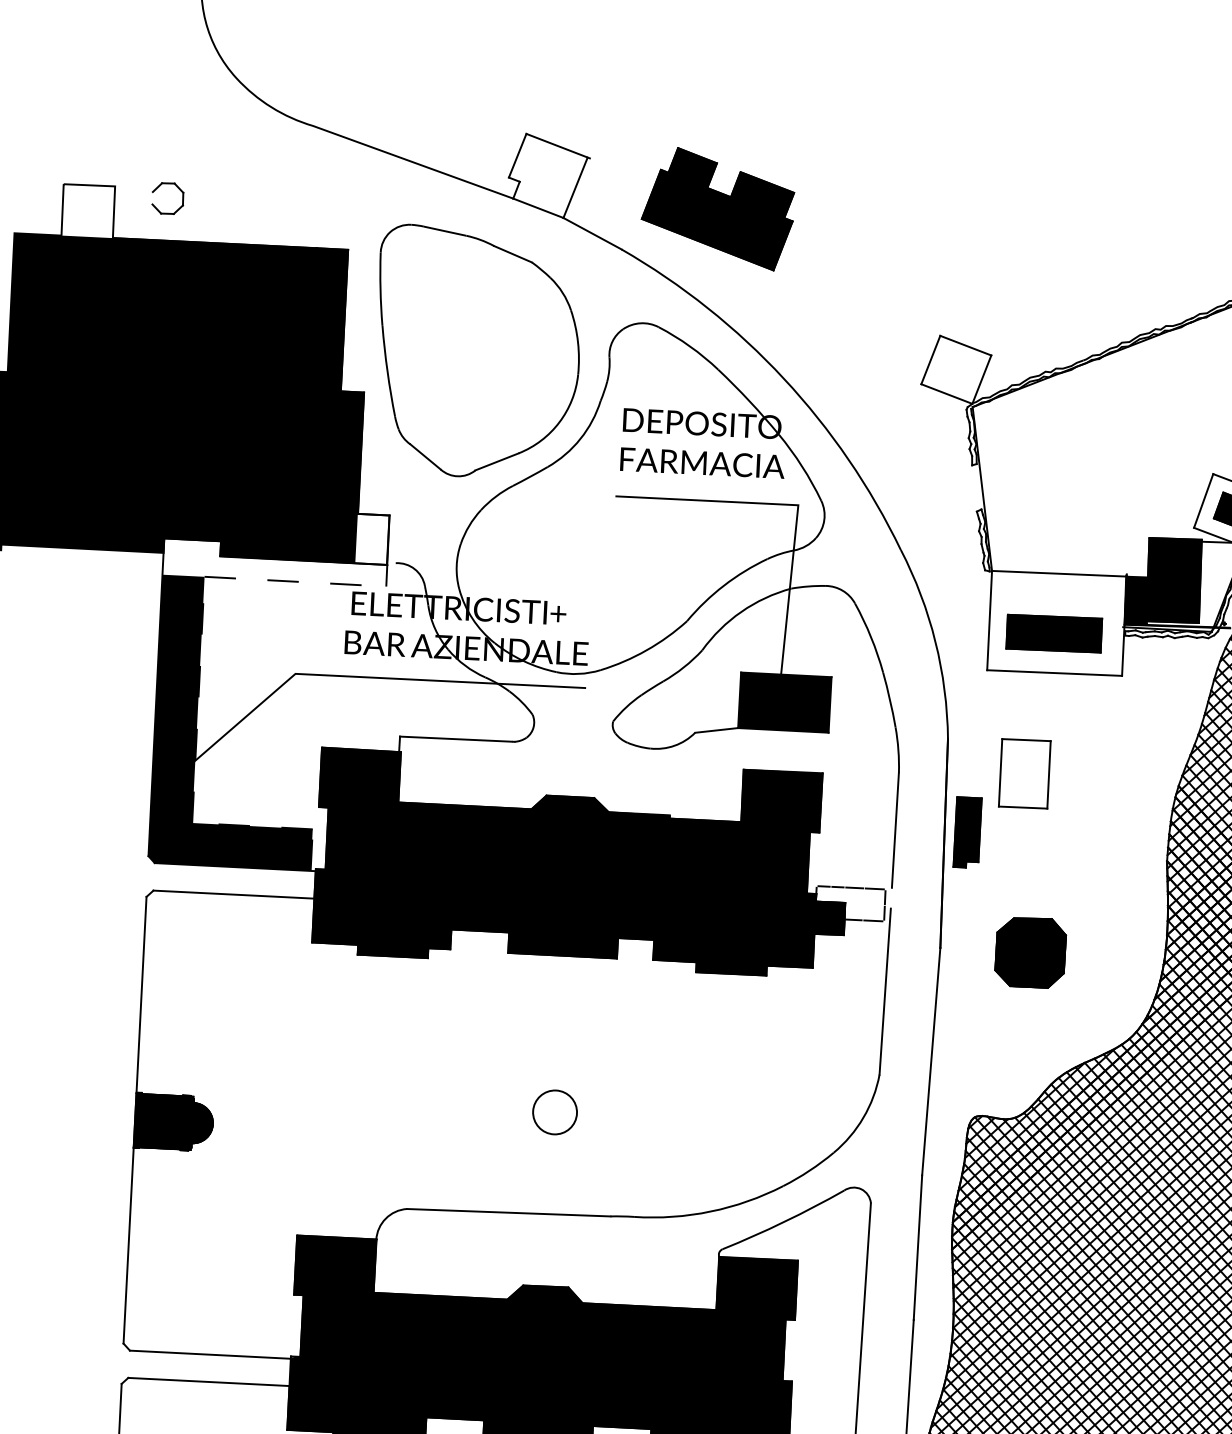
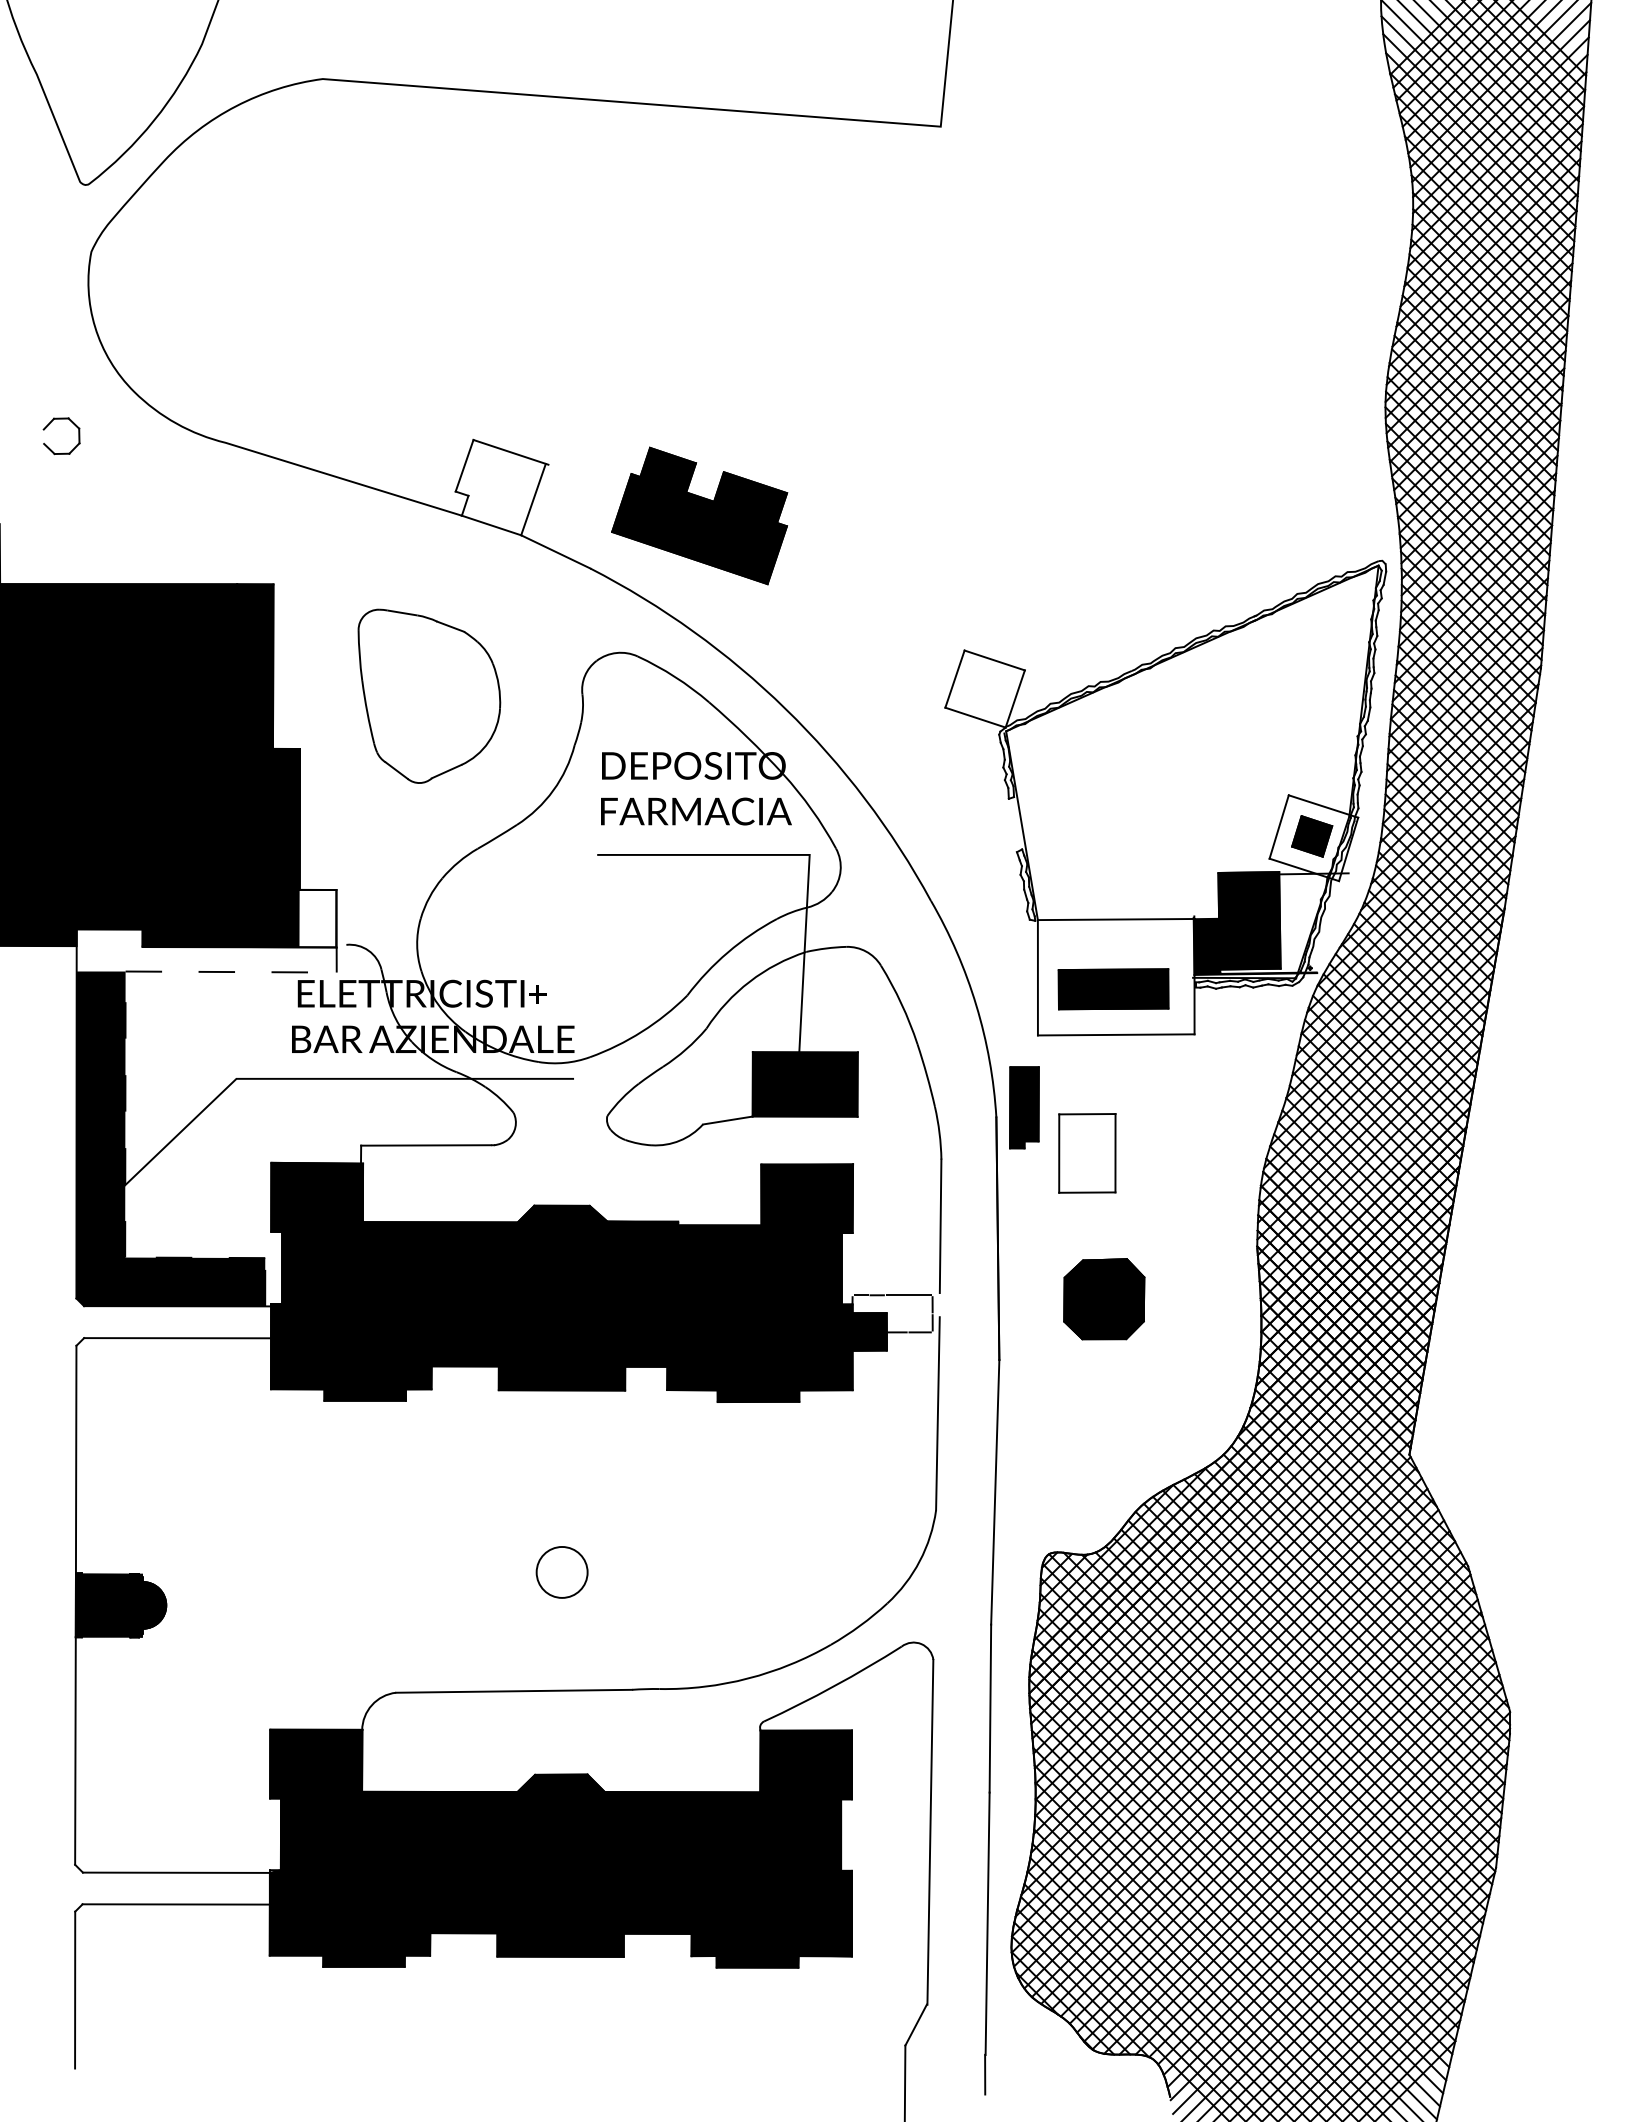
part: (156, 207) -> (49, 447), moved
part: (477, 352) -> (429, 696), size x0.6
part: (967, 832) -> (1024, 1107), moved
part: (1030, 952) -> (1104, 1299), moved

